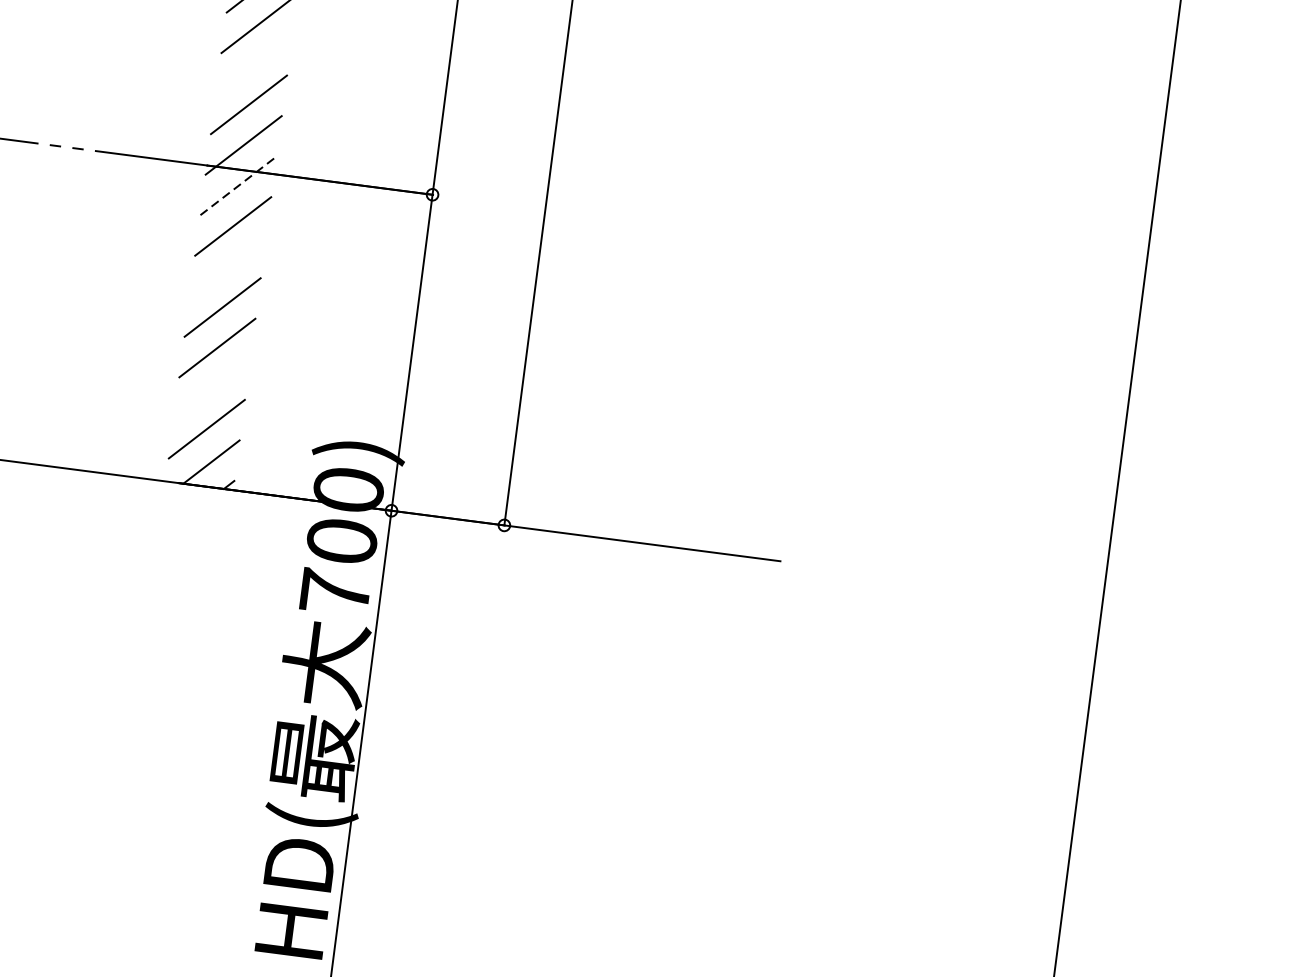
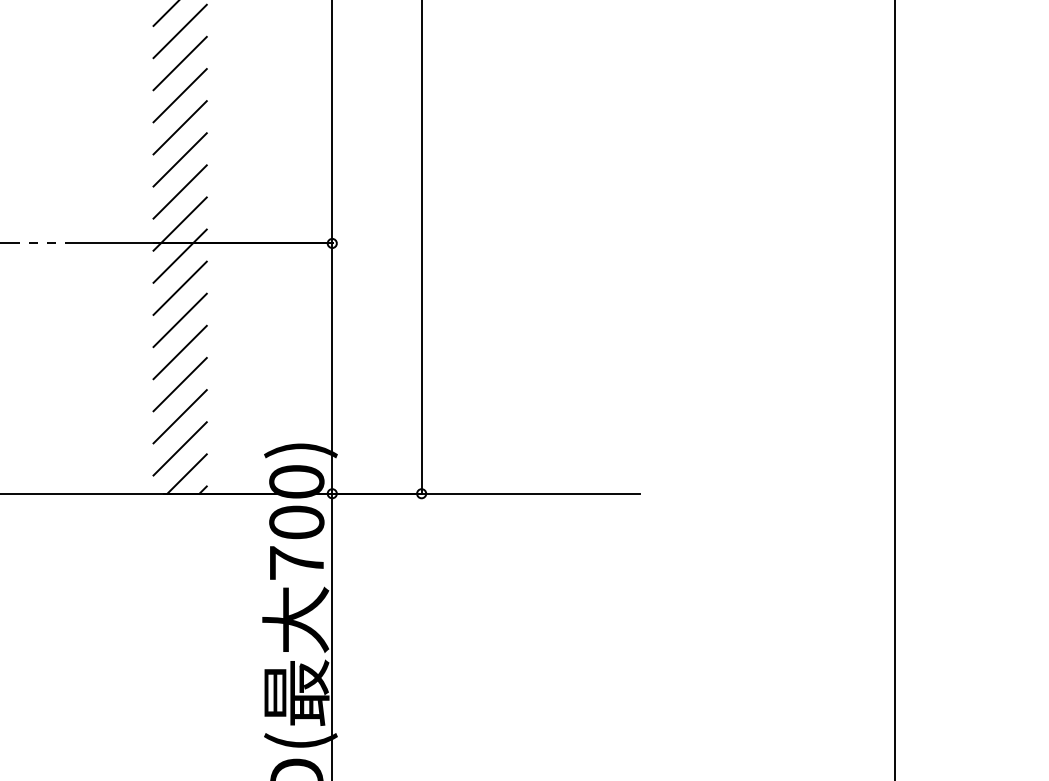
line: (253, 63) -> (179, 159), added
line: (238, 186) -> (180, 256), dashed -> solid
line: (227, 266) -> (179, 320), added
line: (211, 388) -> (179, 416), added

